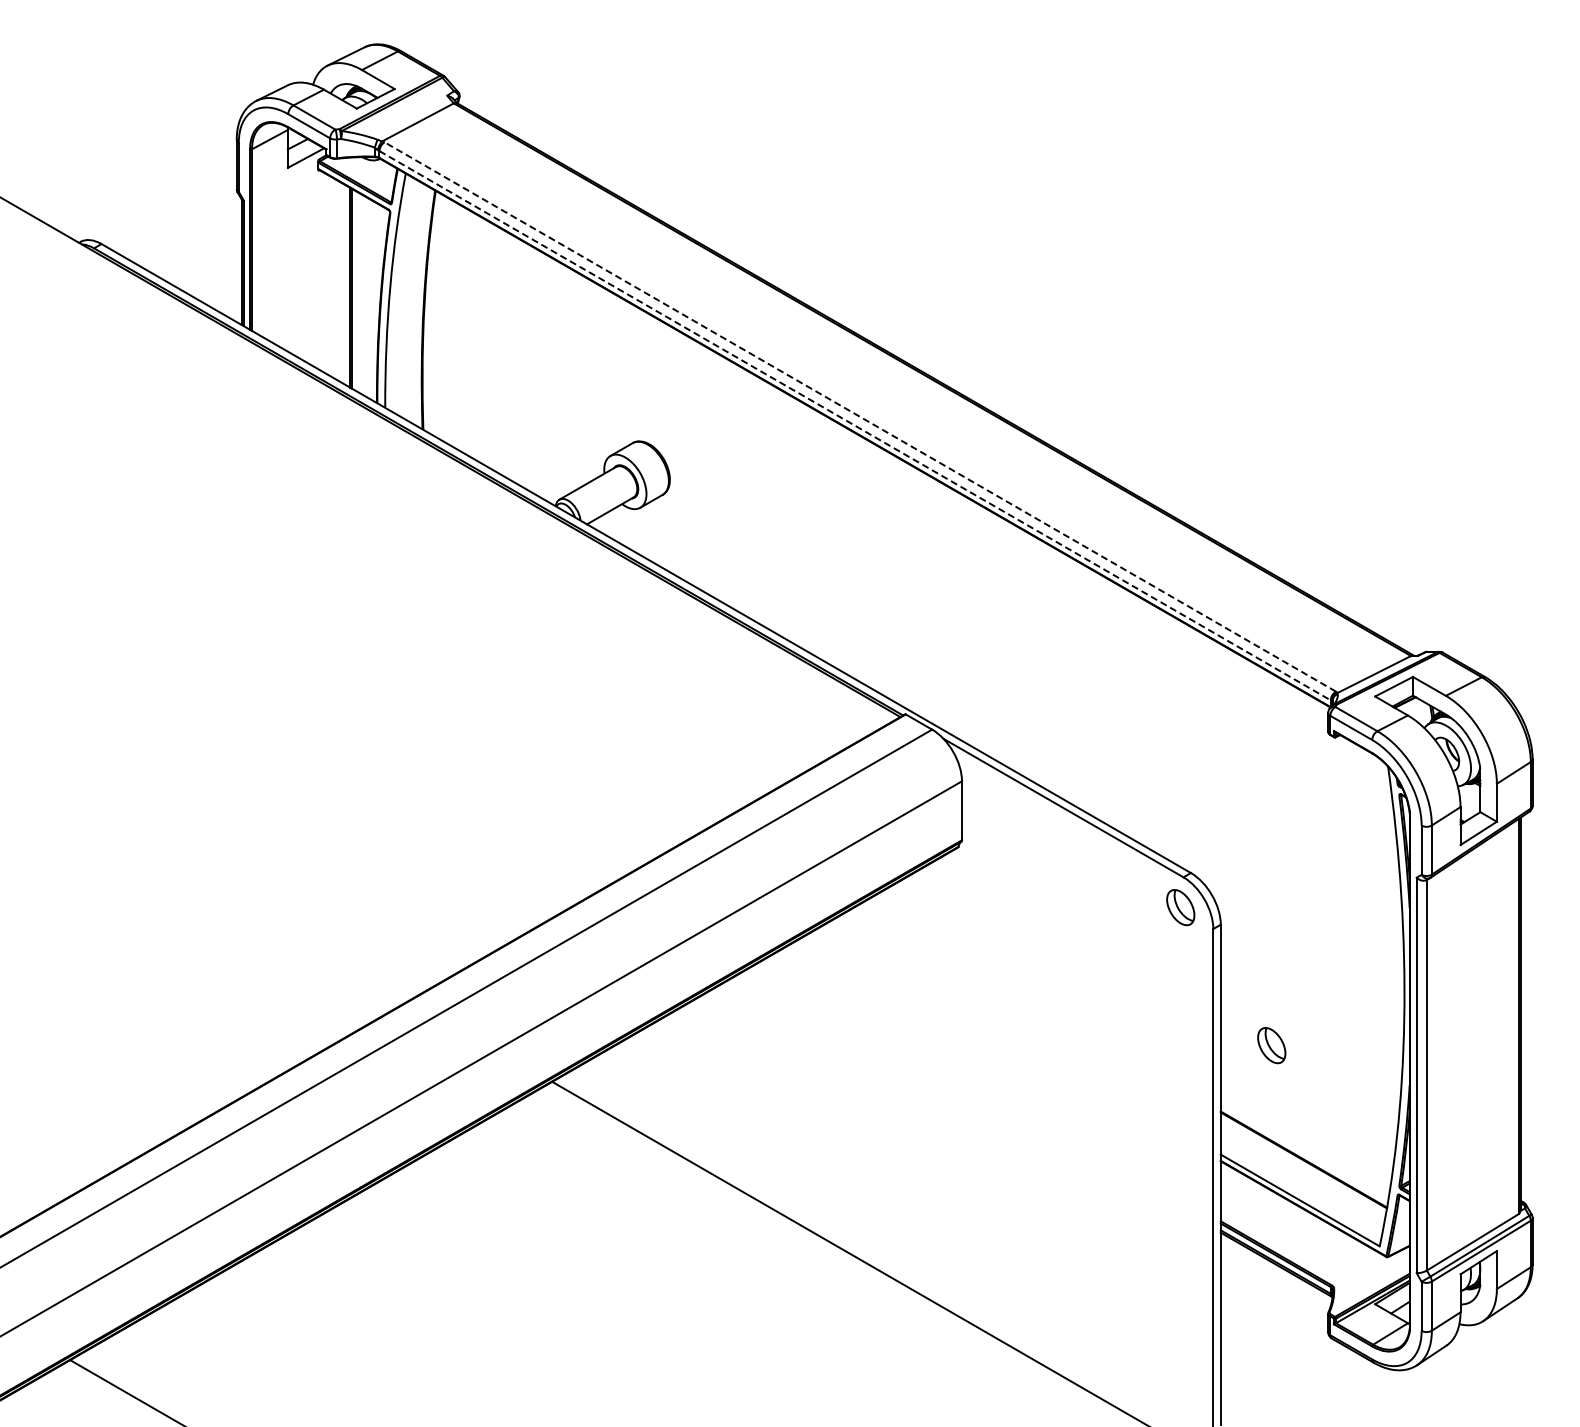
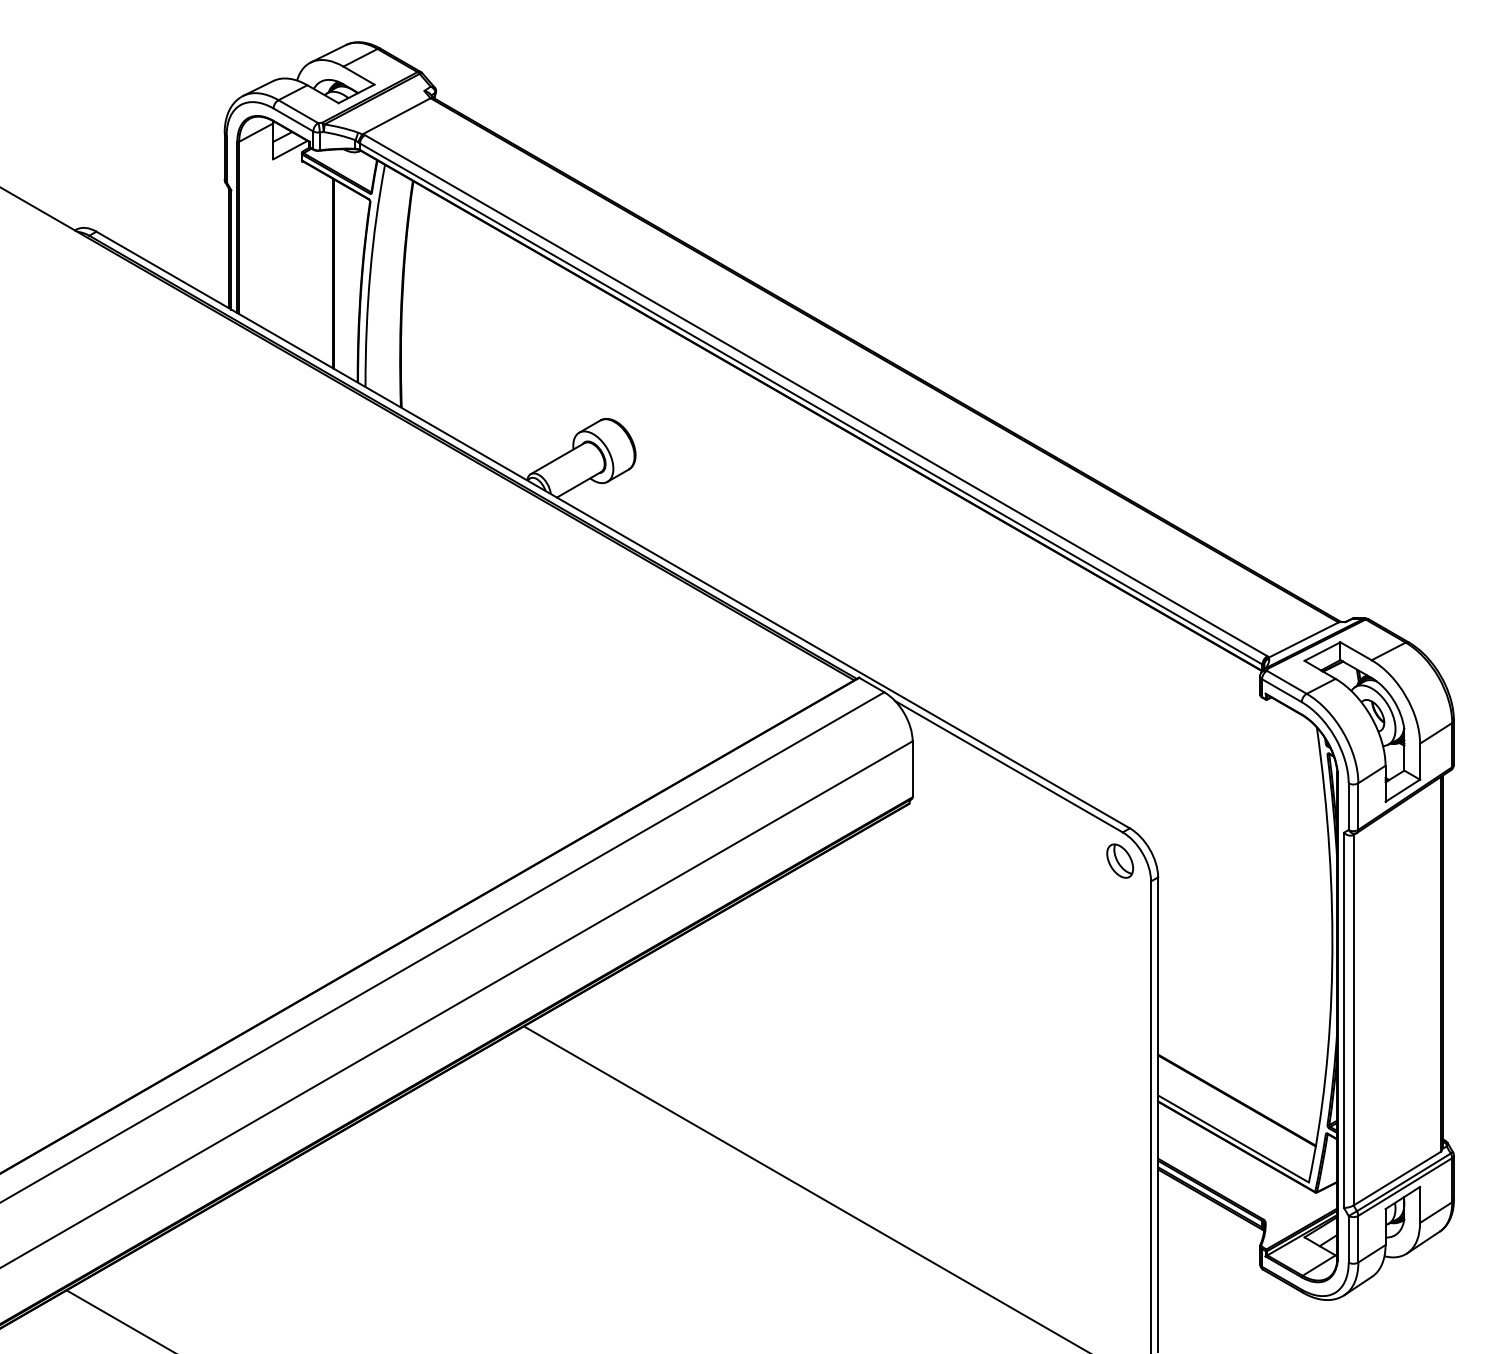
line: (859, 416) -> (815, 395), dashed -> solid
line: (855, 425) -> (811, 403), dashed -> solid
part: (1271, 1045) -> (1206, 991), removed

